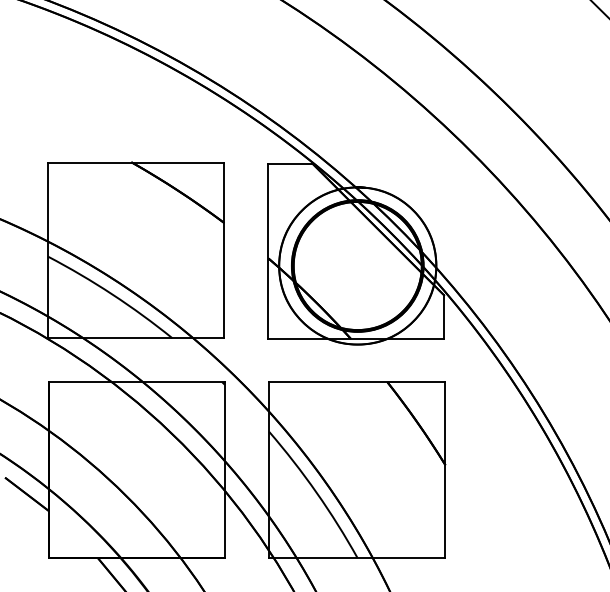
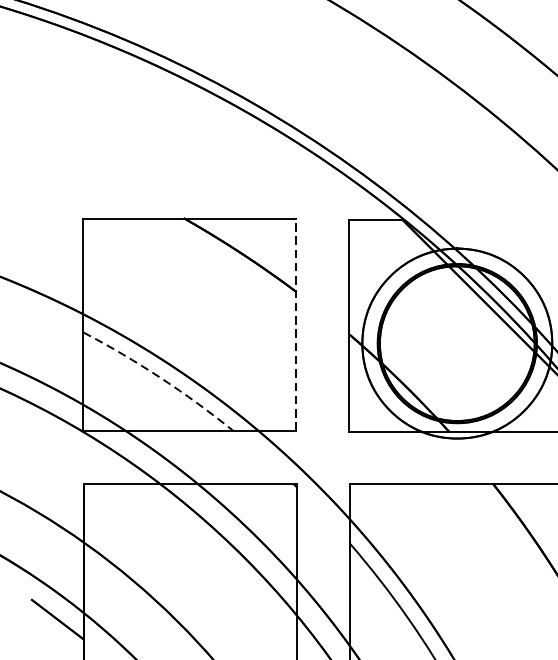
line: (224, 250) -> (296, 324), solid -> dashed
arc: (112, 294) -> (160, 378), solid -> dashed

